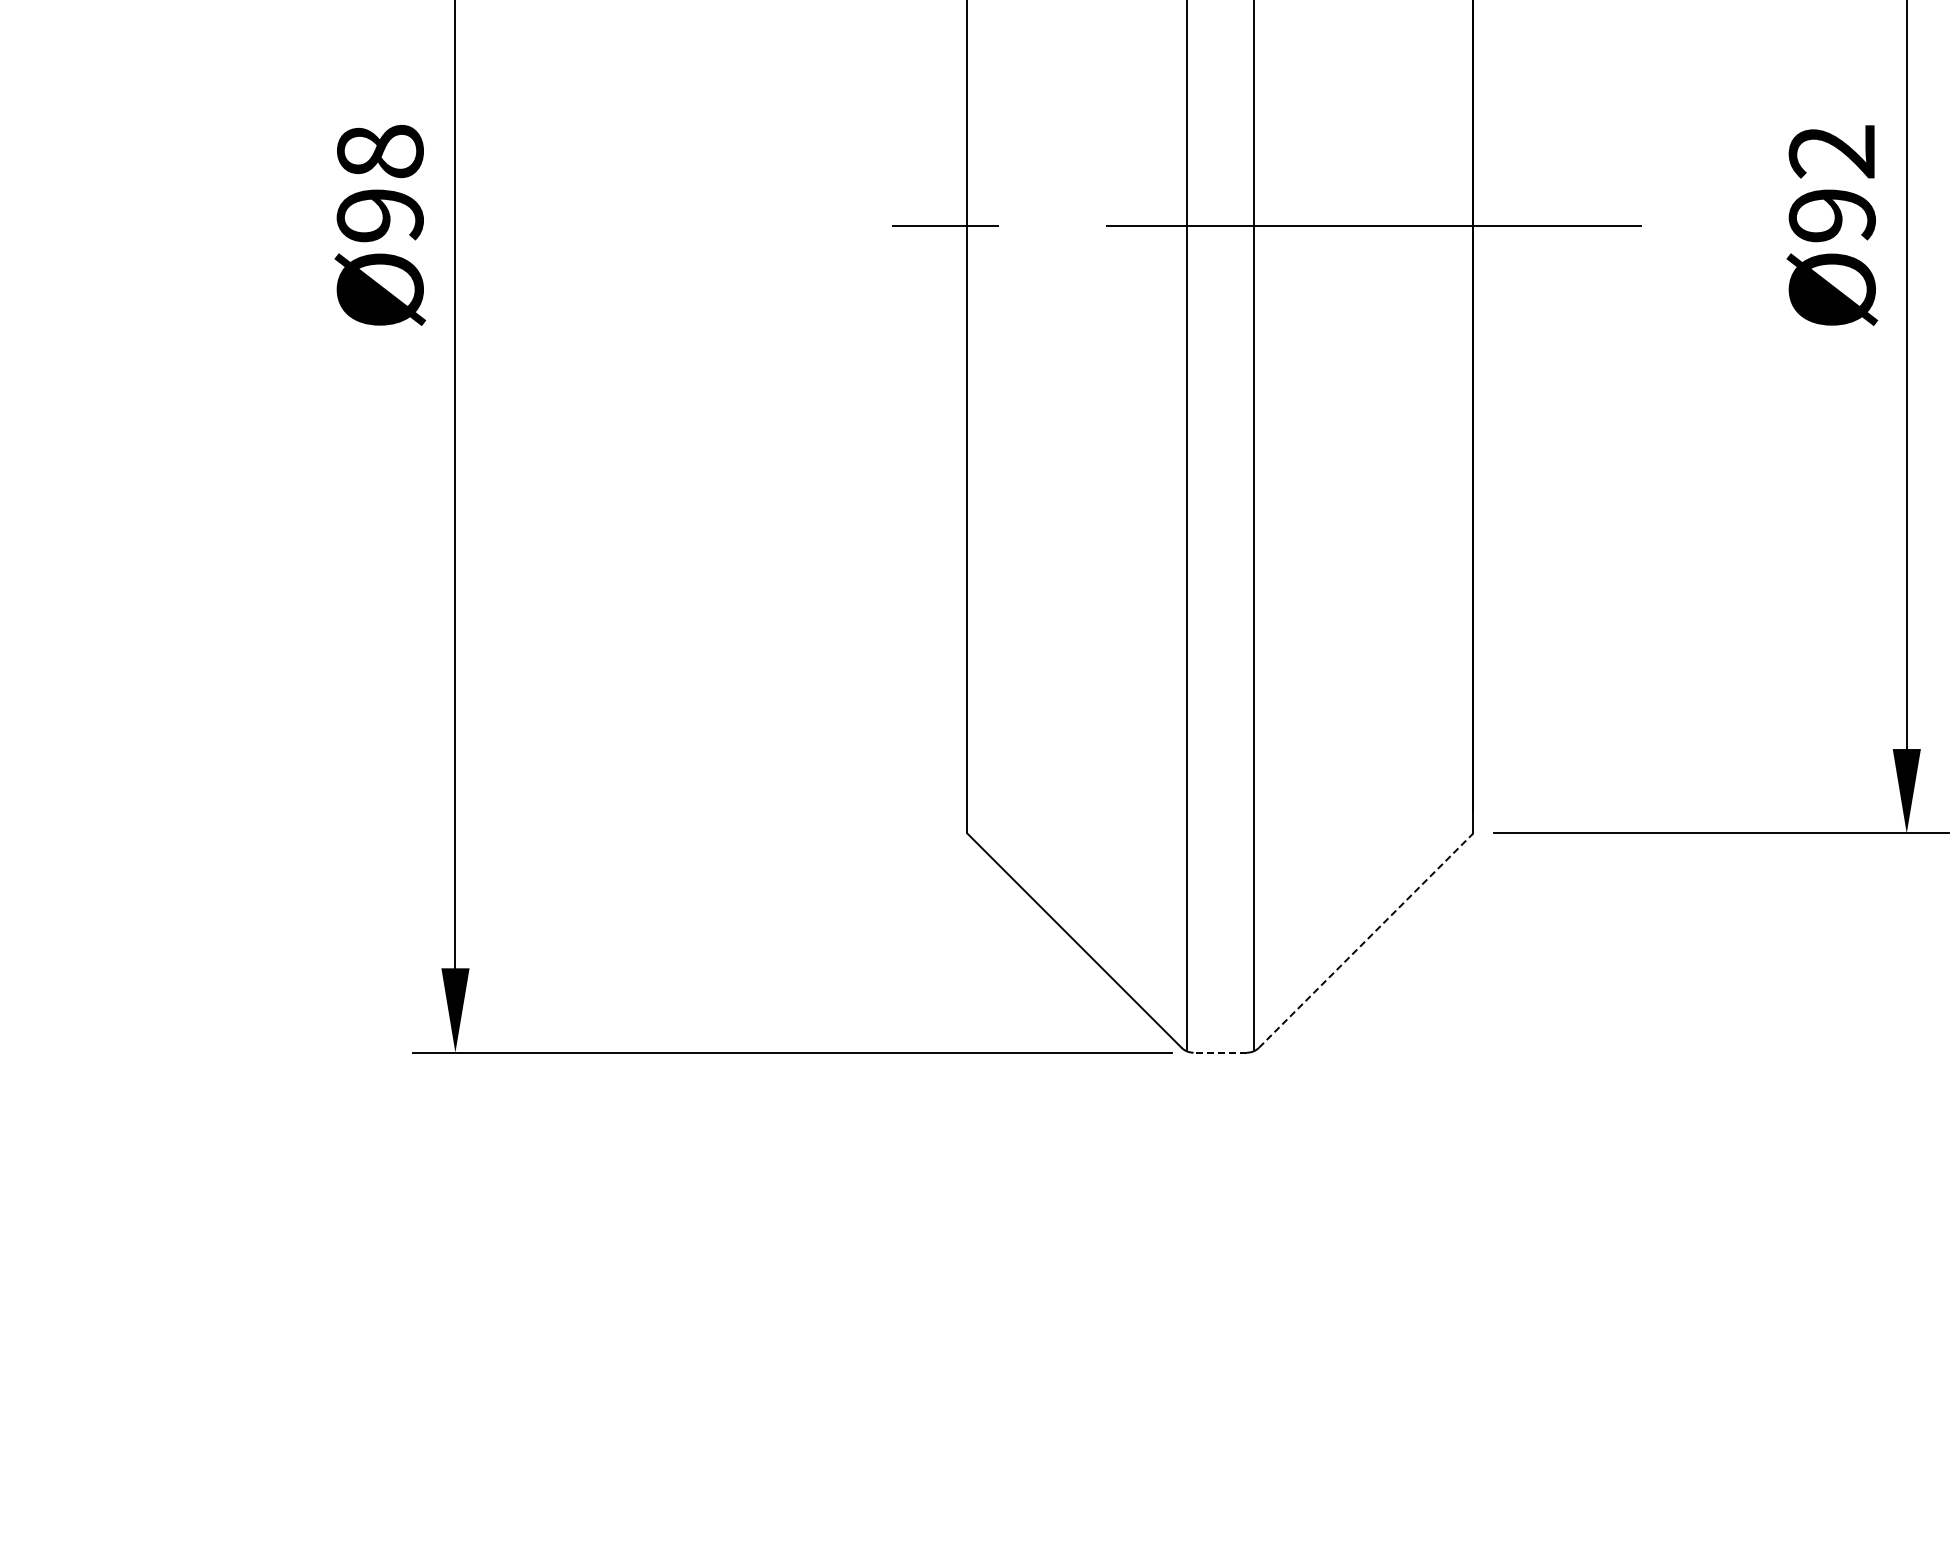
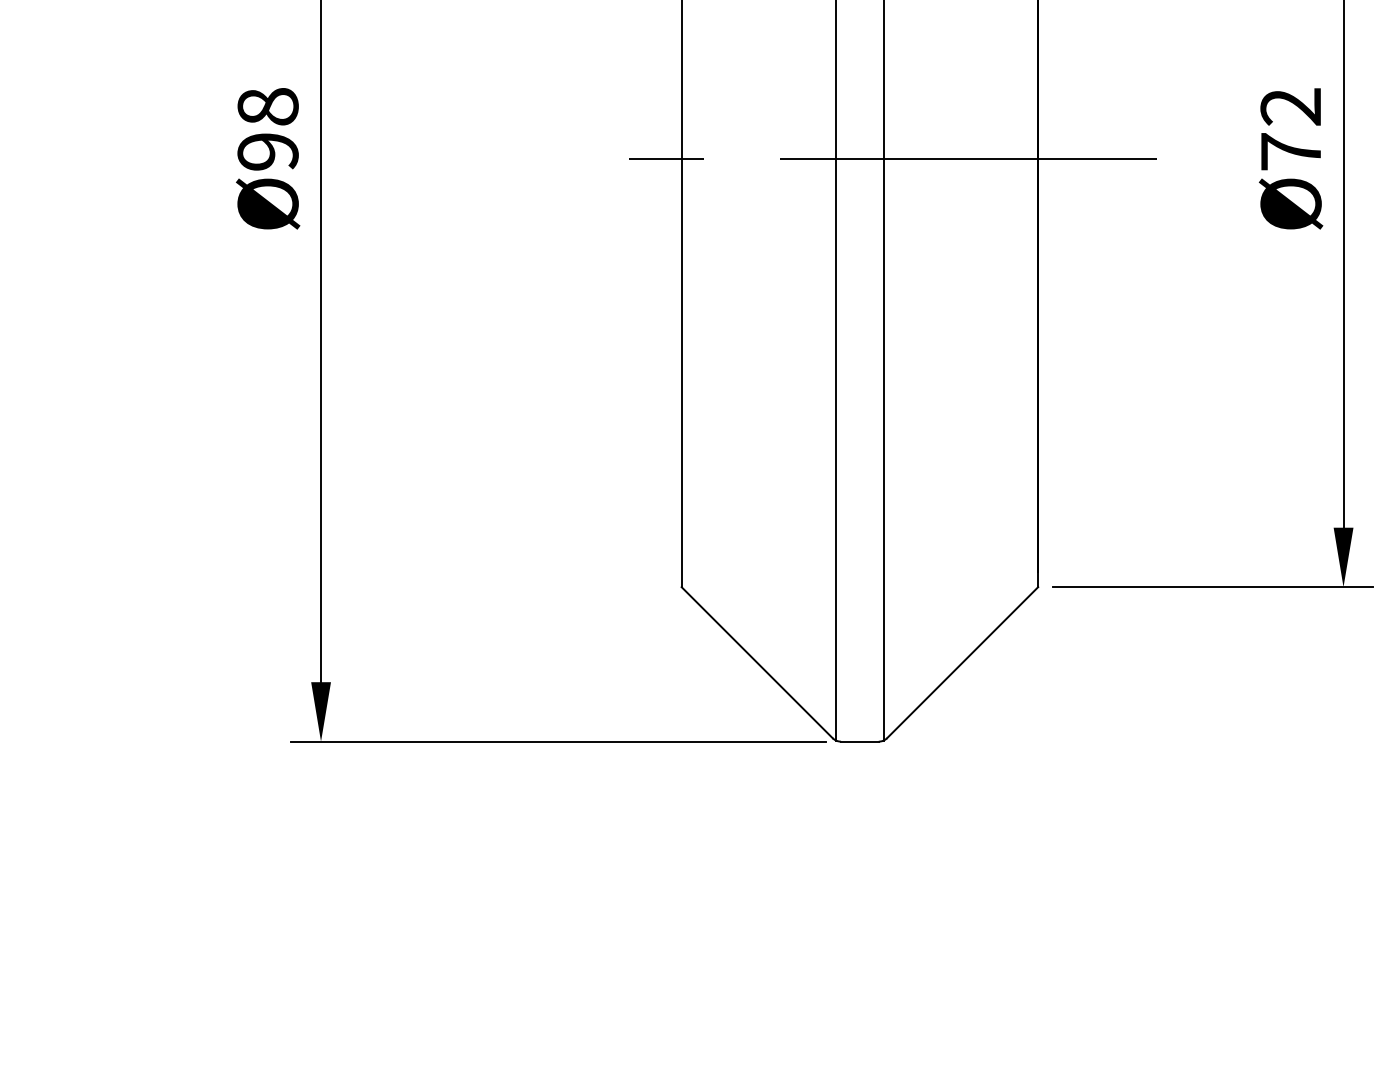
text: (1831, 215) -> (1290, 151), Ø92 -> Ø72
line: (1366, 940) -> (962, 662), dashed -> solid
line: (1220, 1052) -> (860, 741), dashed -> solid

